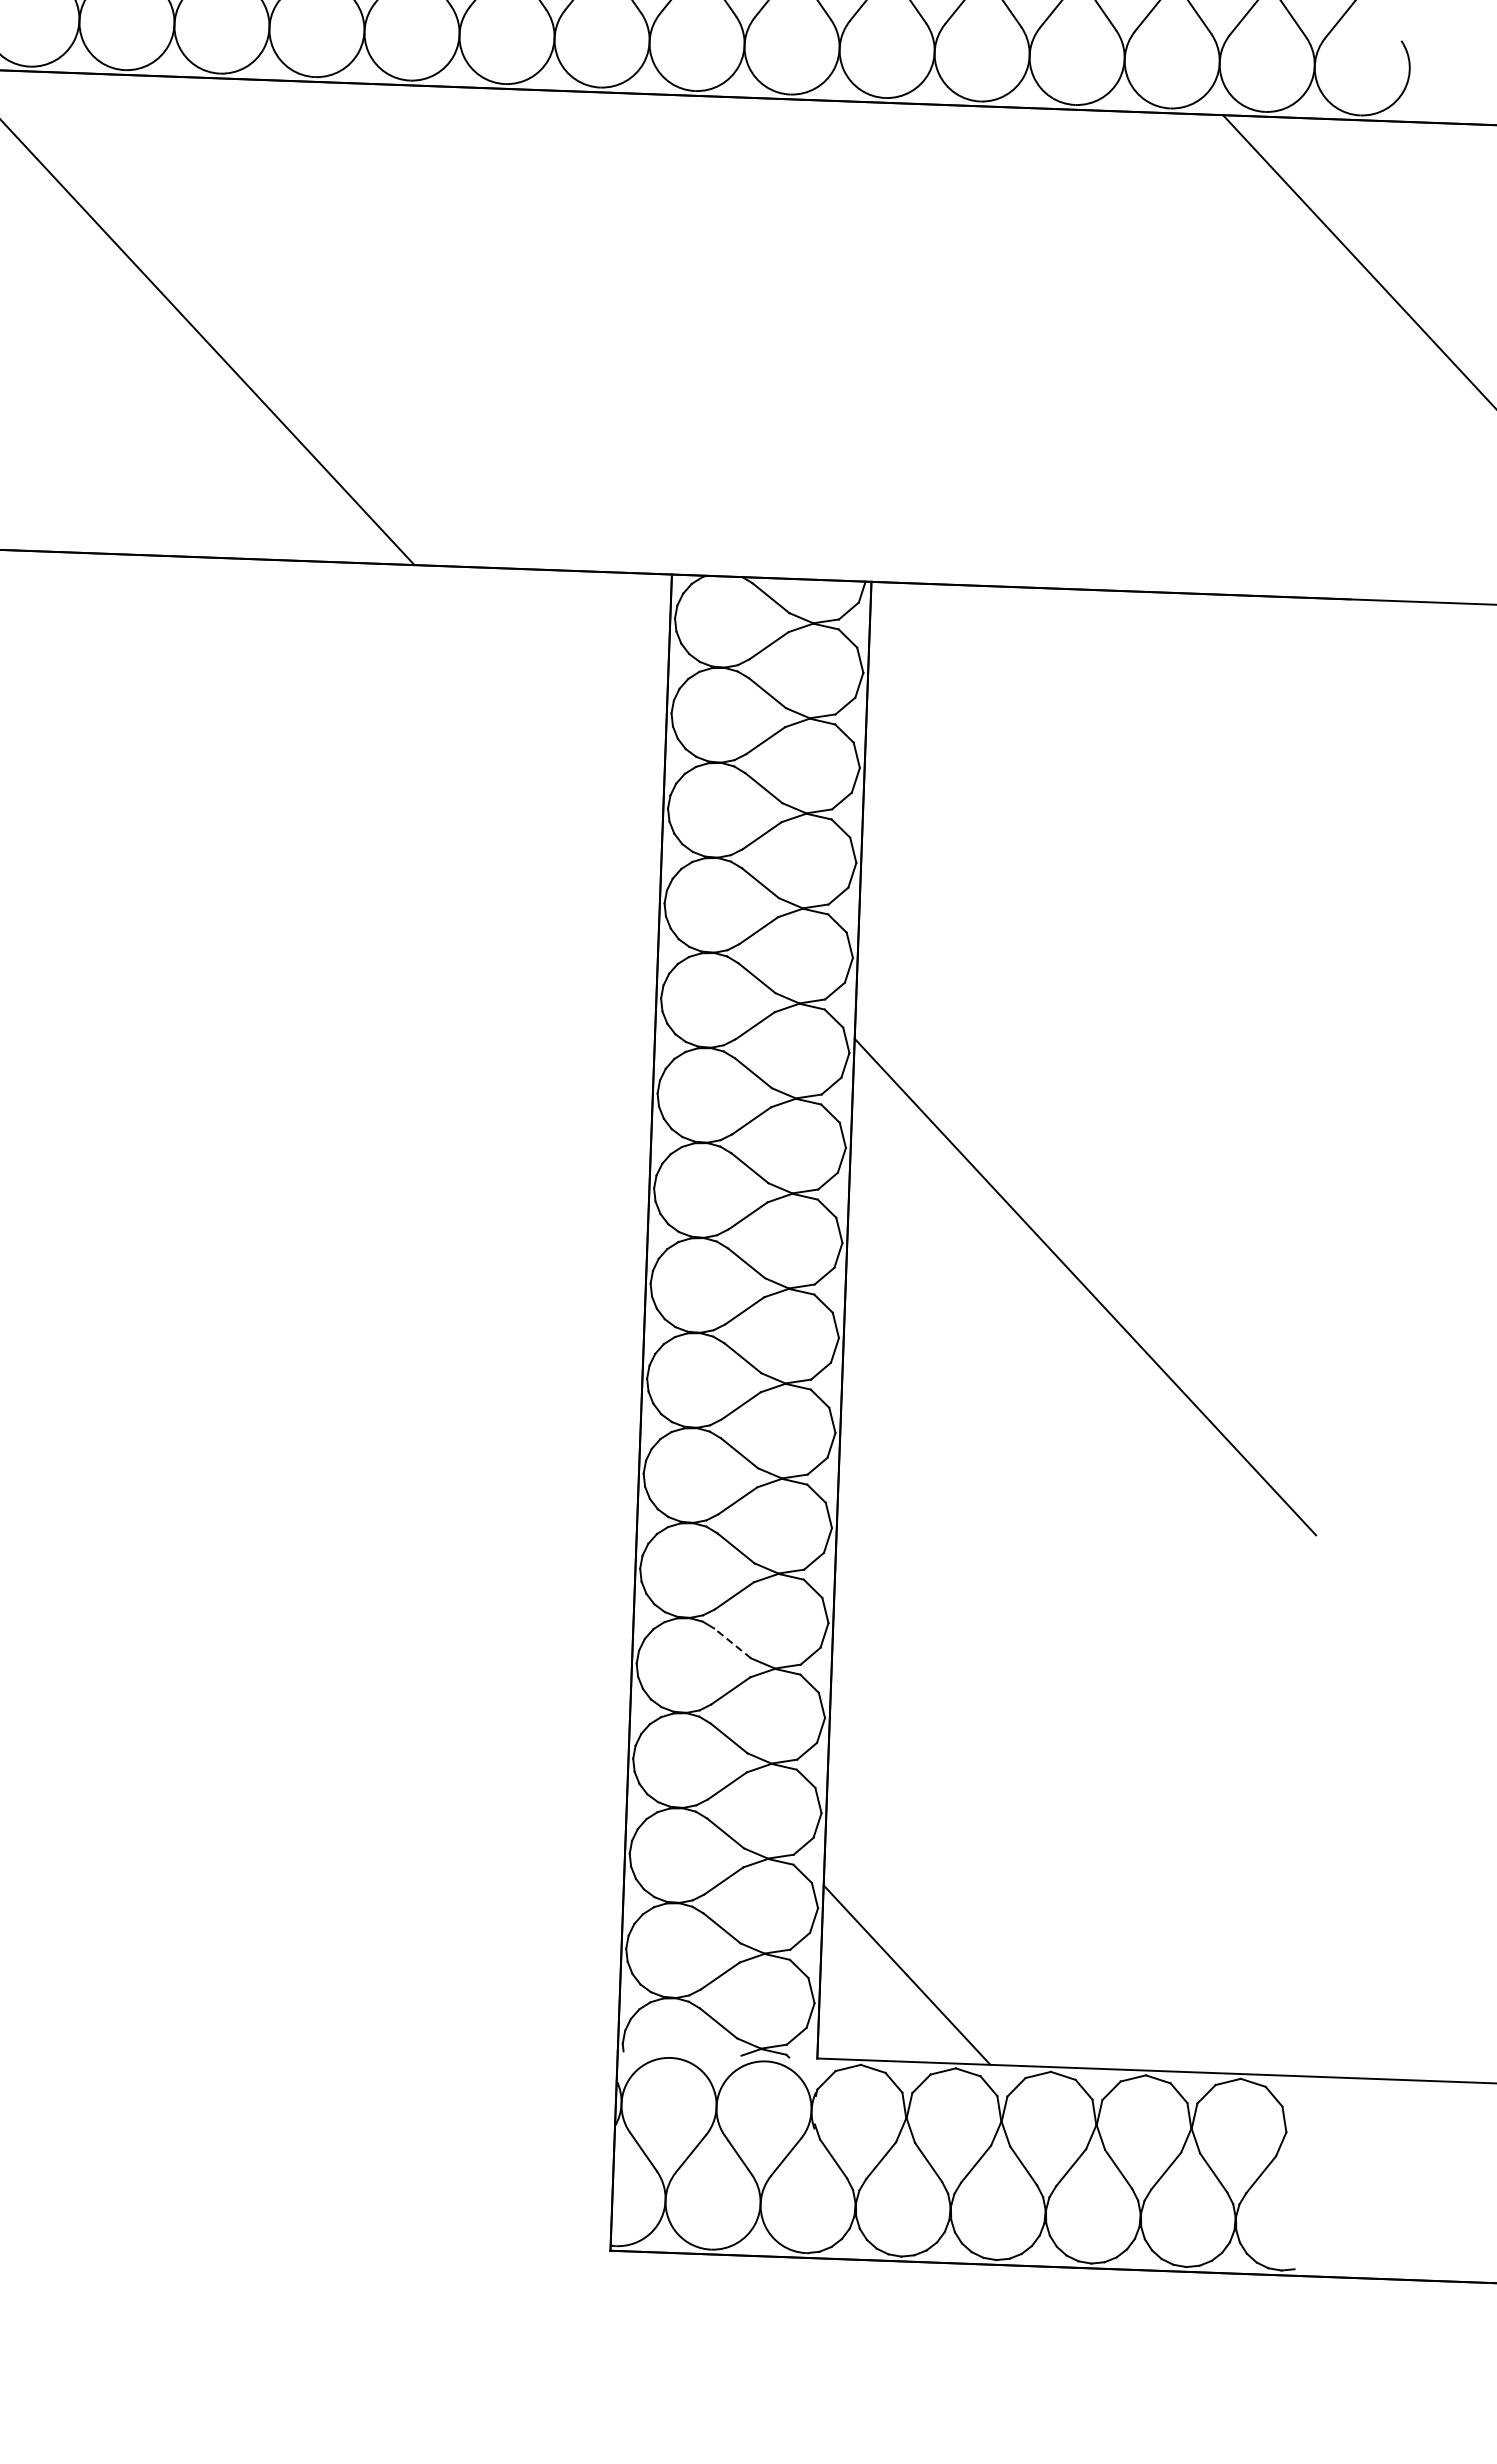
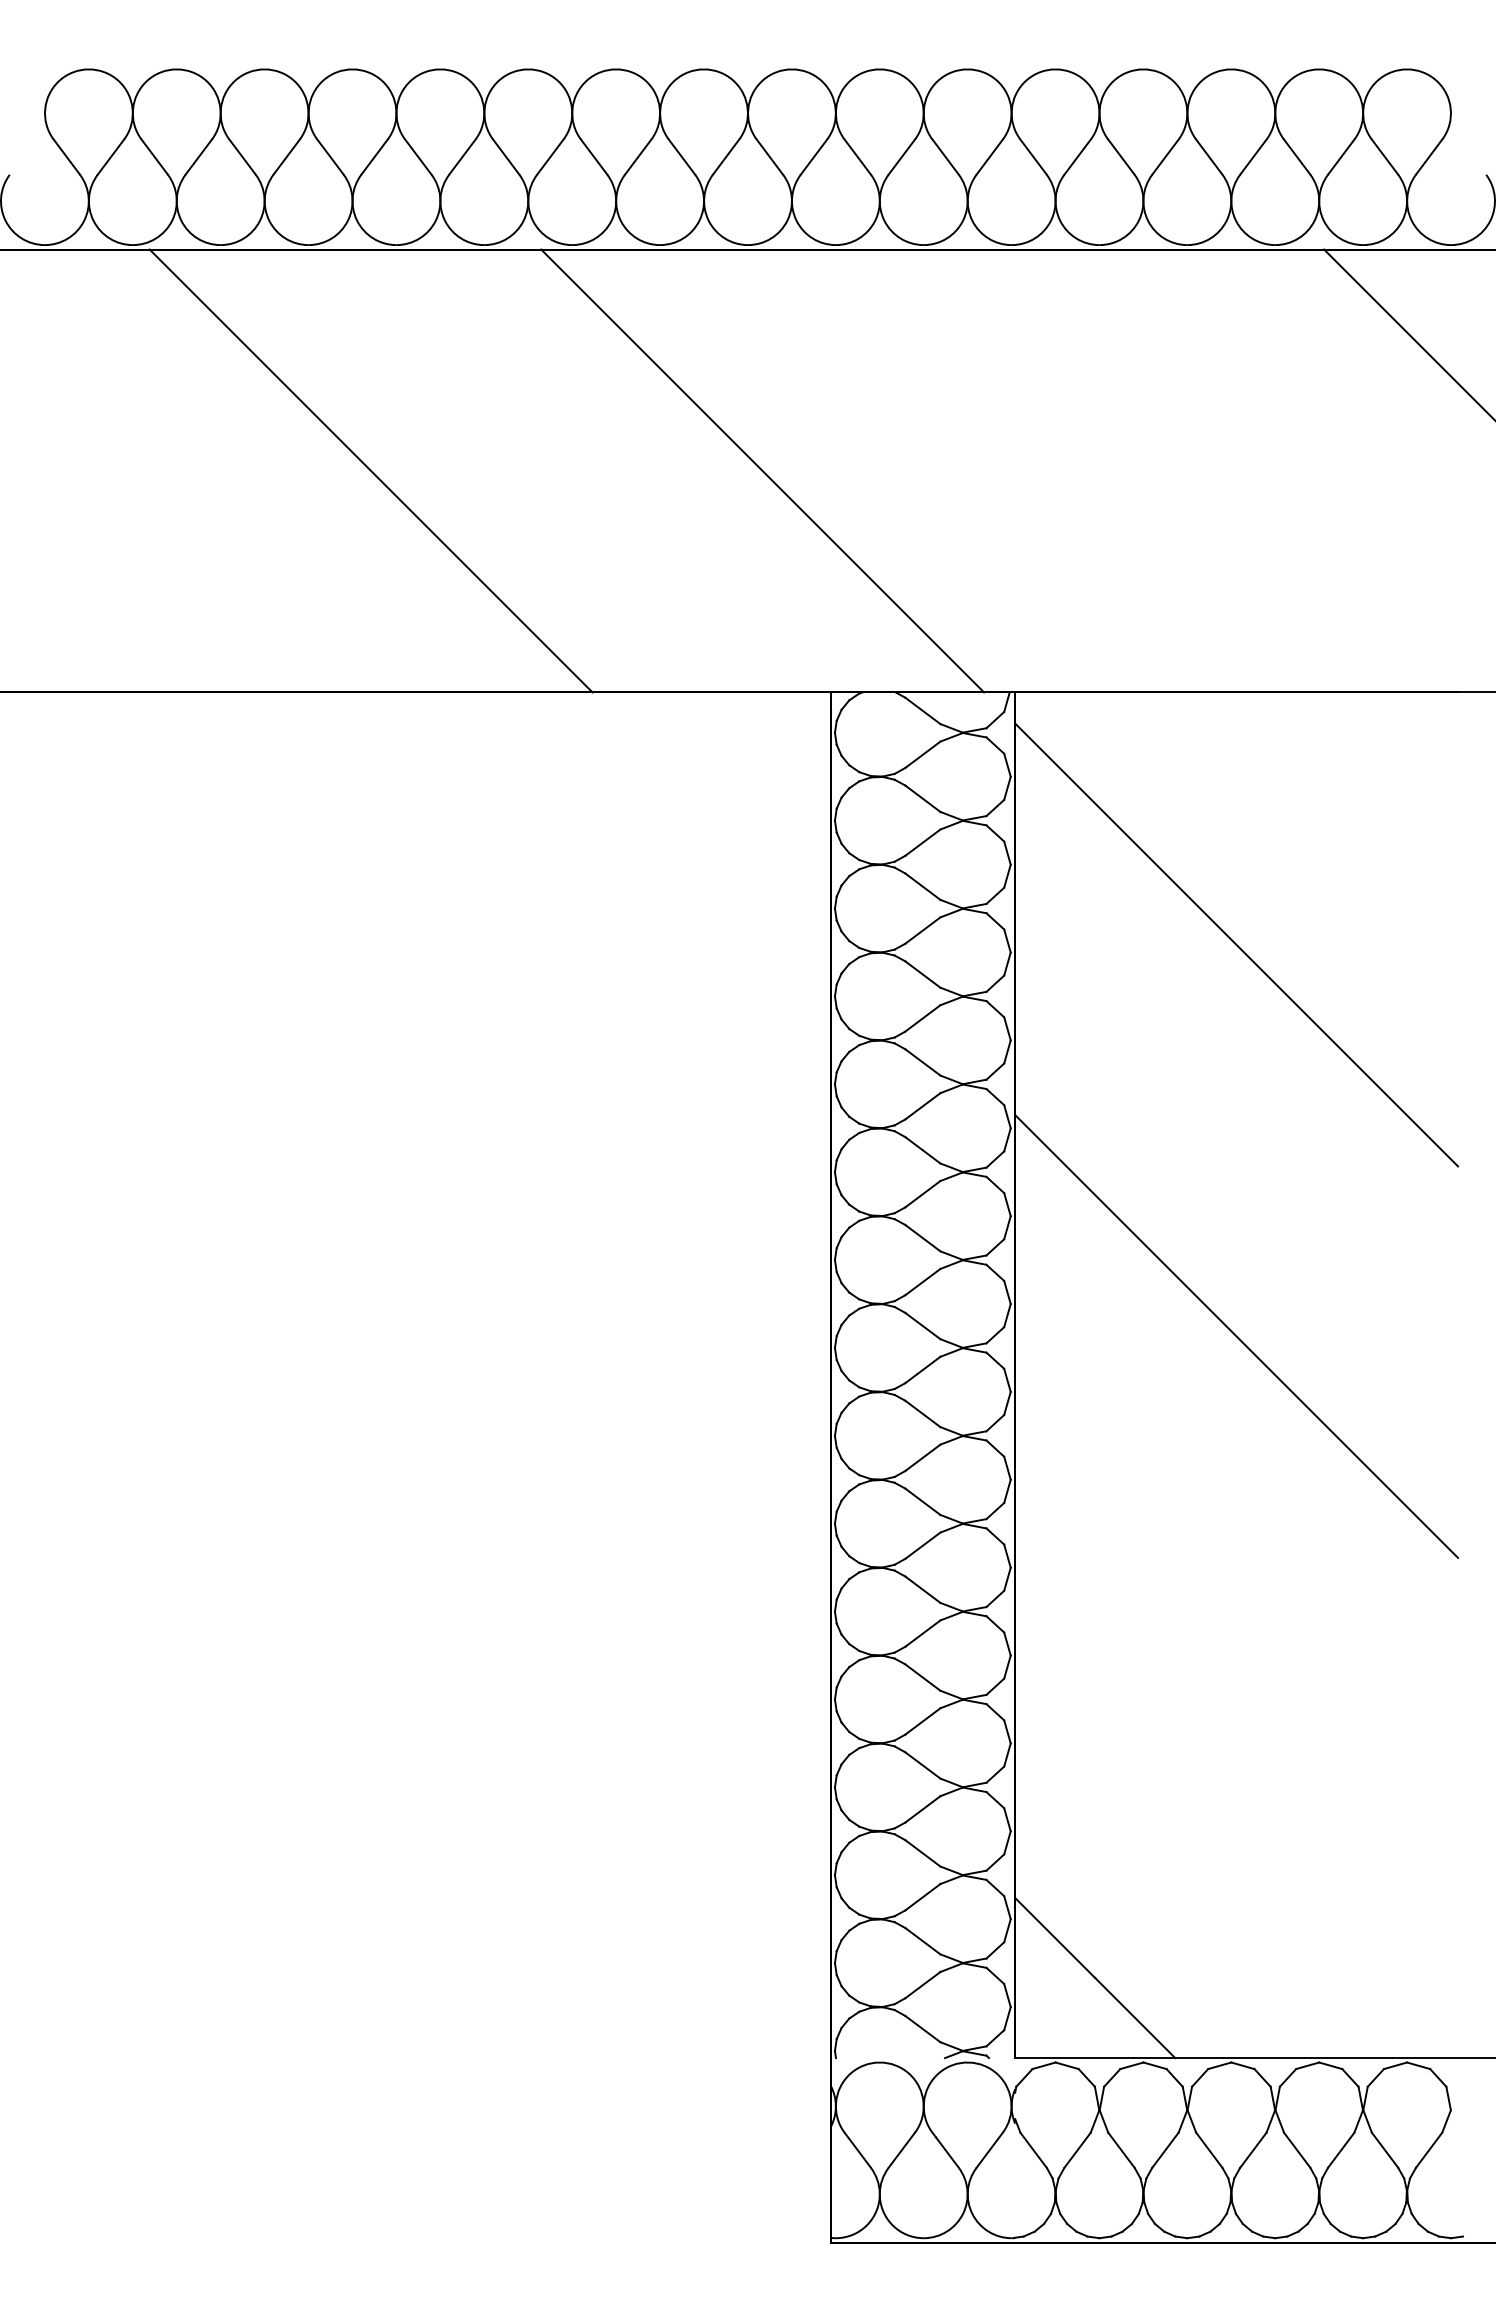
line: (607, 331) -> (762, 470), added
line: (1100, 863) -> (1236, 944), added
line: (732, 1643) -> (922, 1677), dashed -> solid

